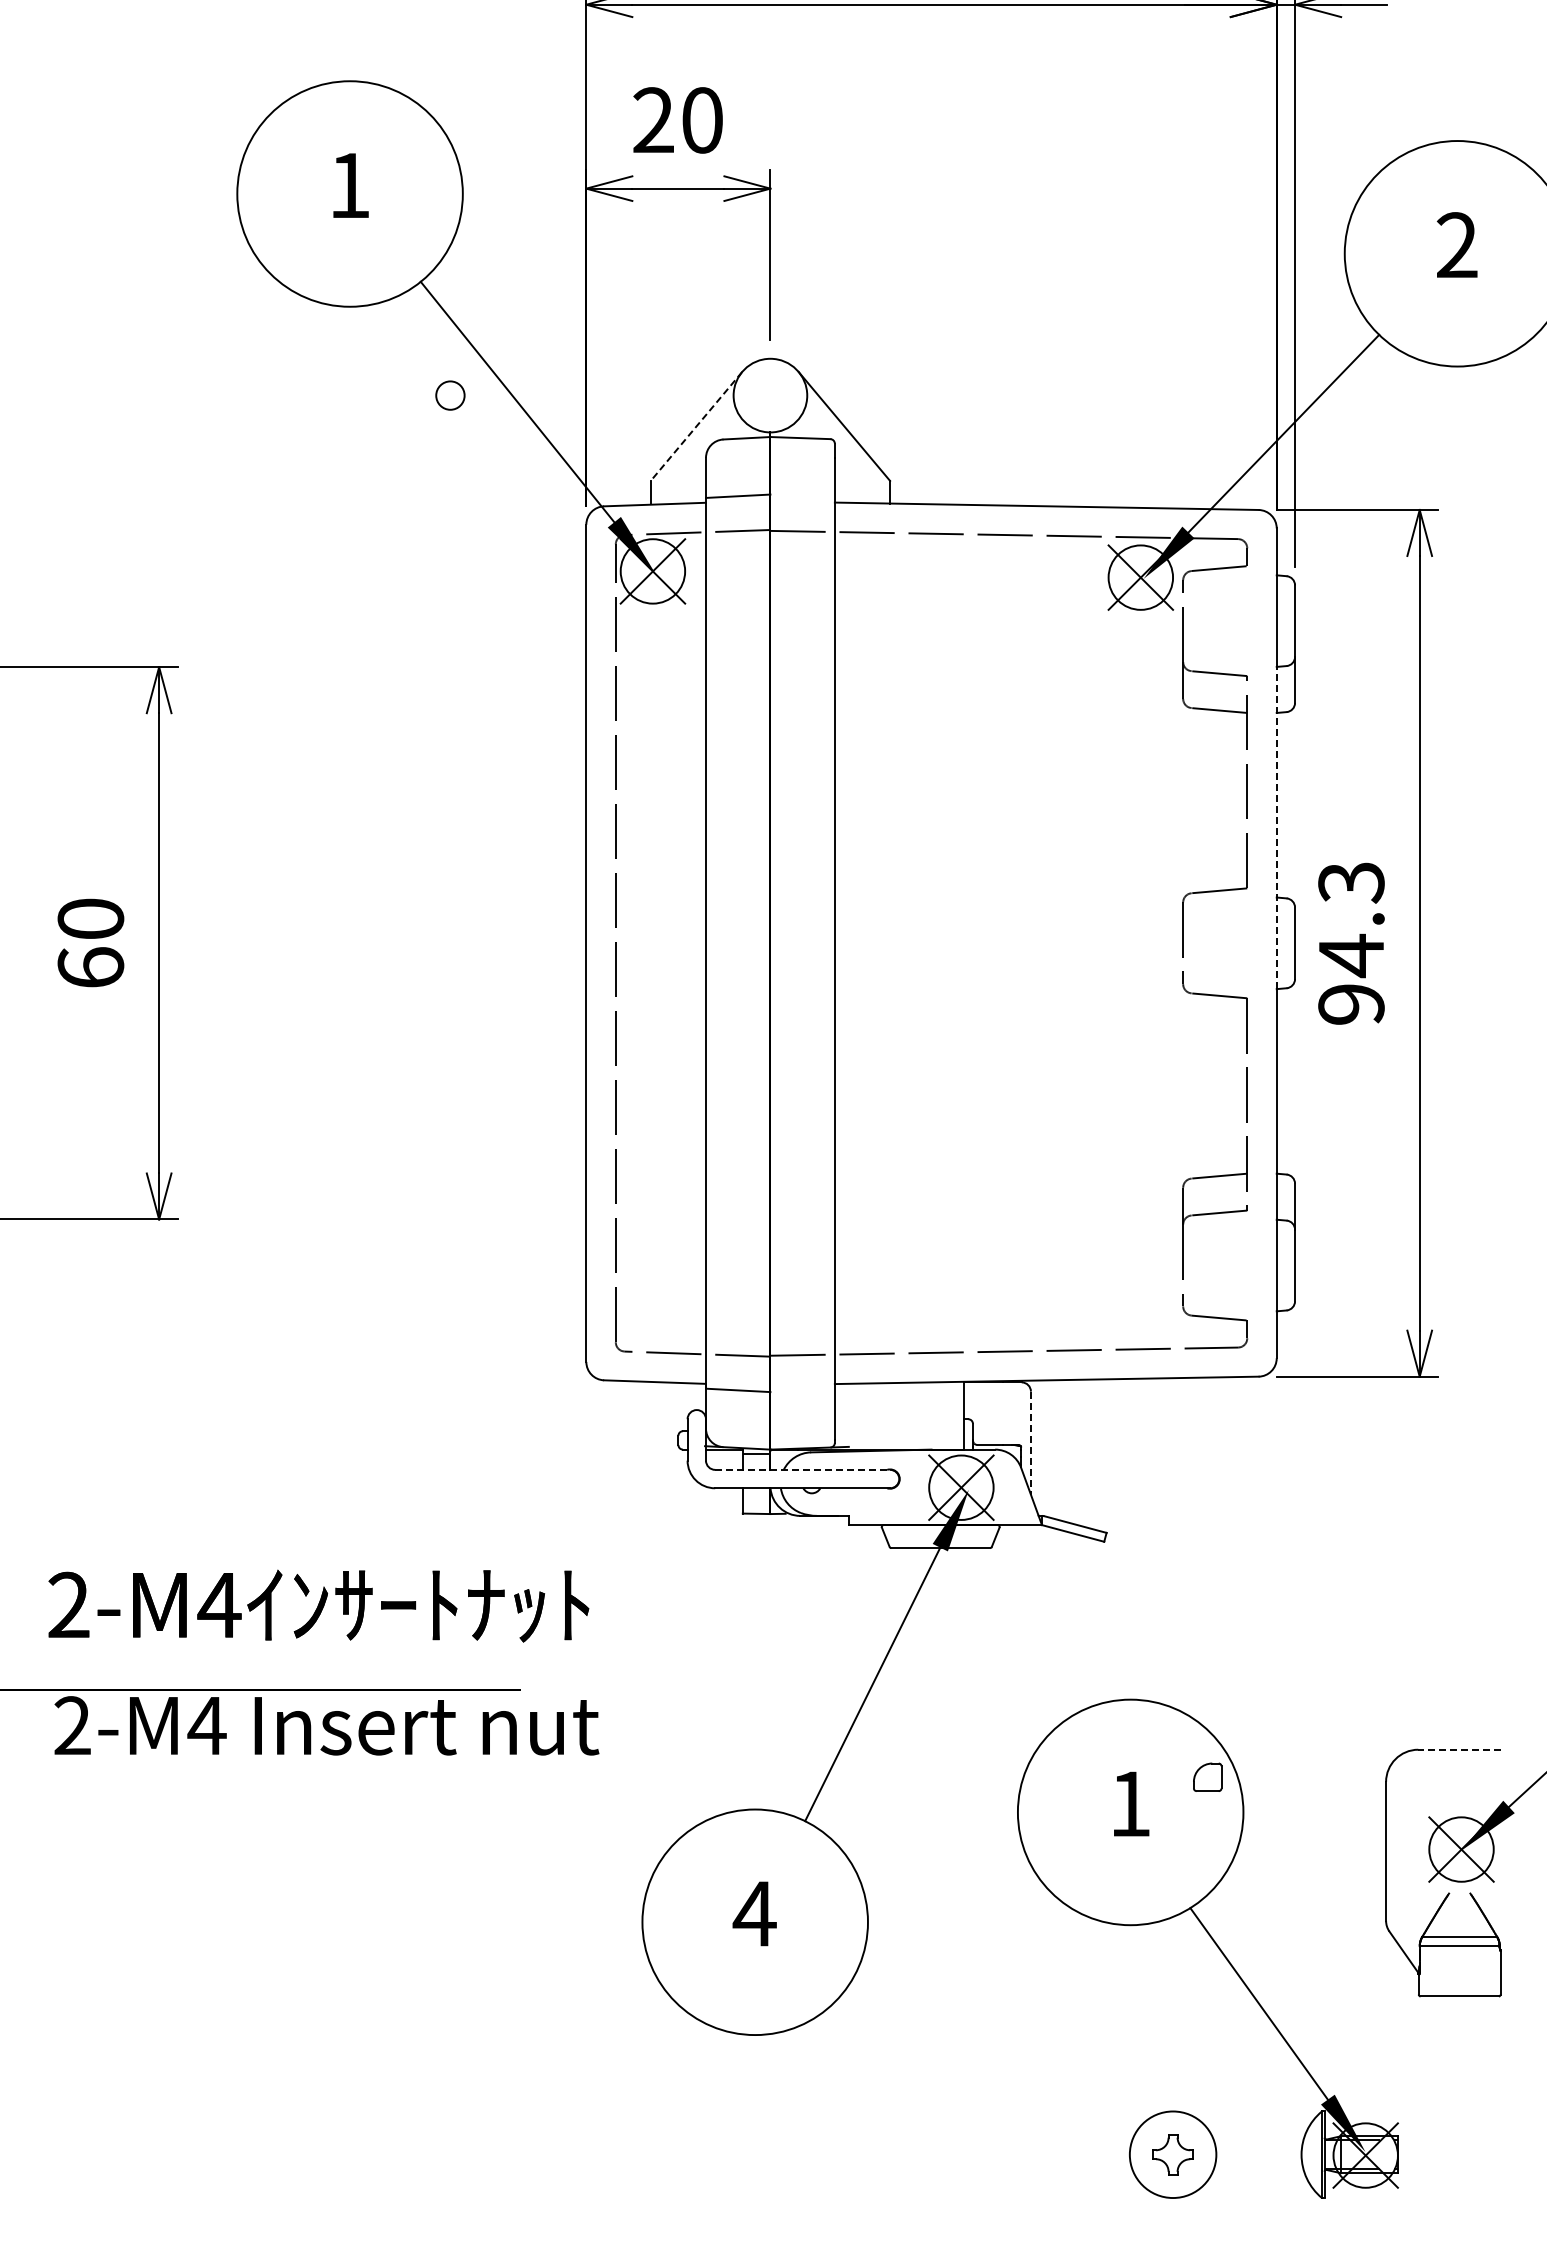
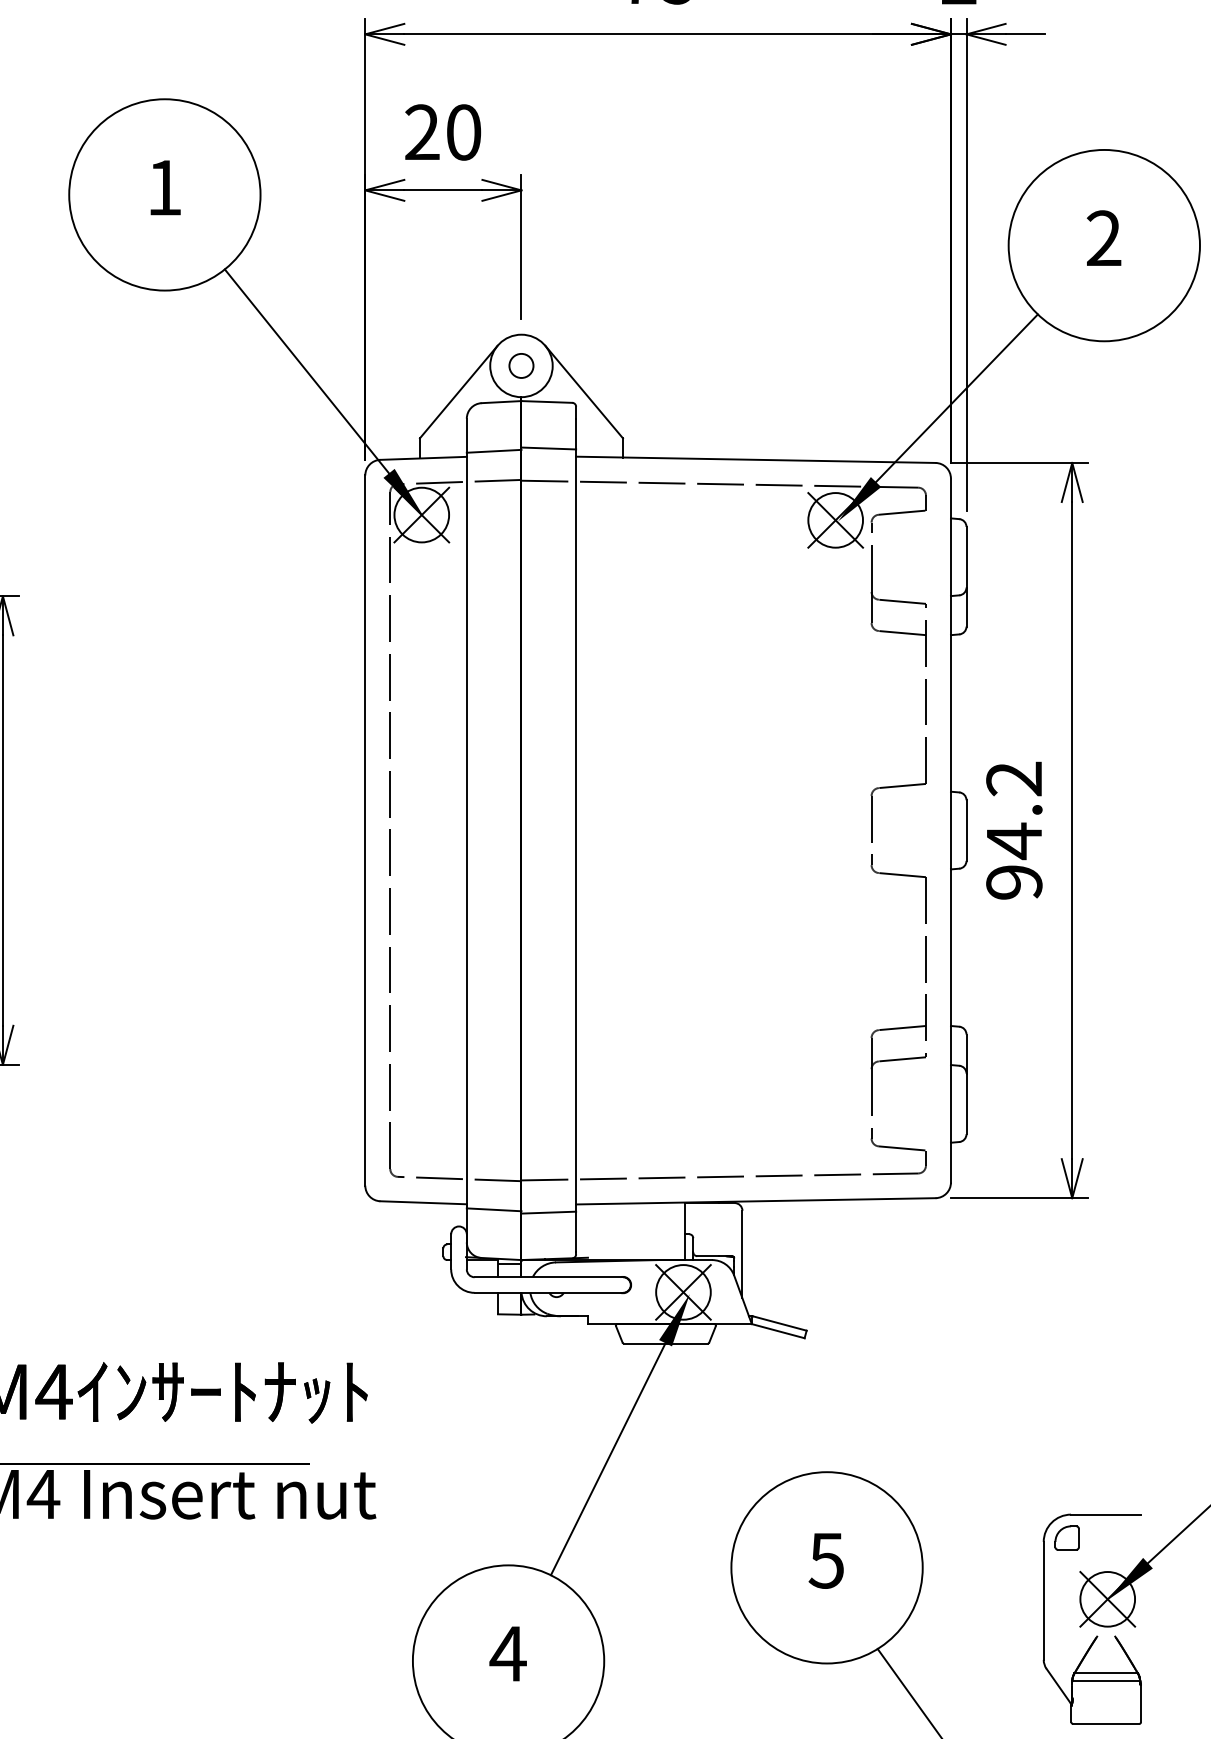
circle: (450, 395) -> (521, 365), moved
line: (696, 426) -> (458, 392), dashed -> solid
line: (802, 492) -> (548, 448), added
line: (1276, 827) -> (950, 732), dashed -> solid
text: (1351, 882) -> (1014, 778), 94.3 -> 94.2
line: (802, 1393) -> (548, 1212), added
line: (1030, 1443) -> (742, 1254), dashed -> solid
line: (803, 1469) -> (549, 1276), dashed -> solid
line: (1459, 1749) -> (1106, 1514), dashed -> solid
part: (1207, 1776) -> (1066, 1537), moved
text: (1129, 1804) -> (826, 1561), 1 -> 5

